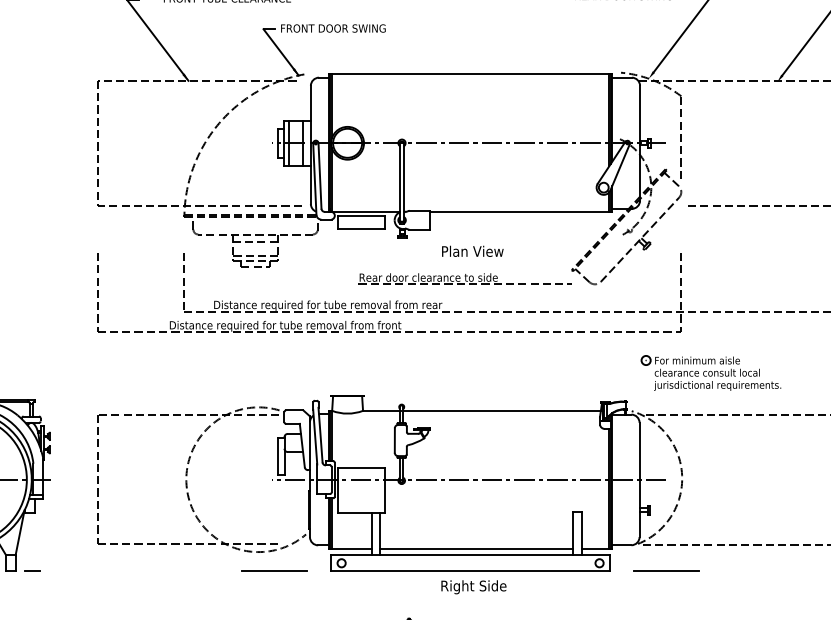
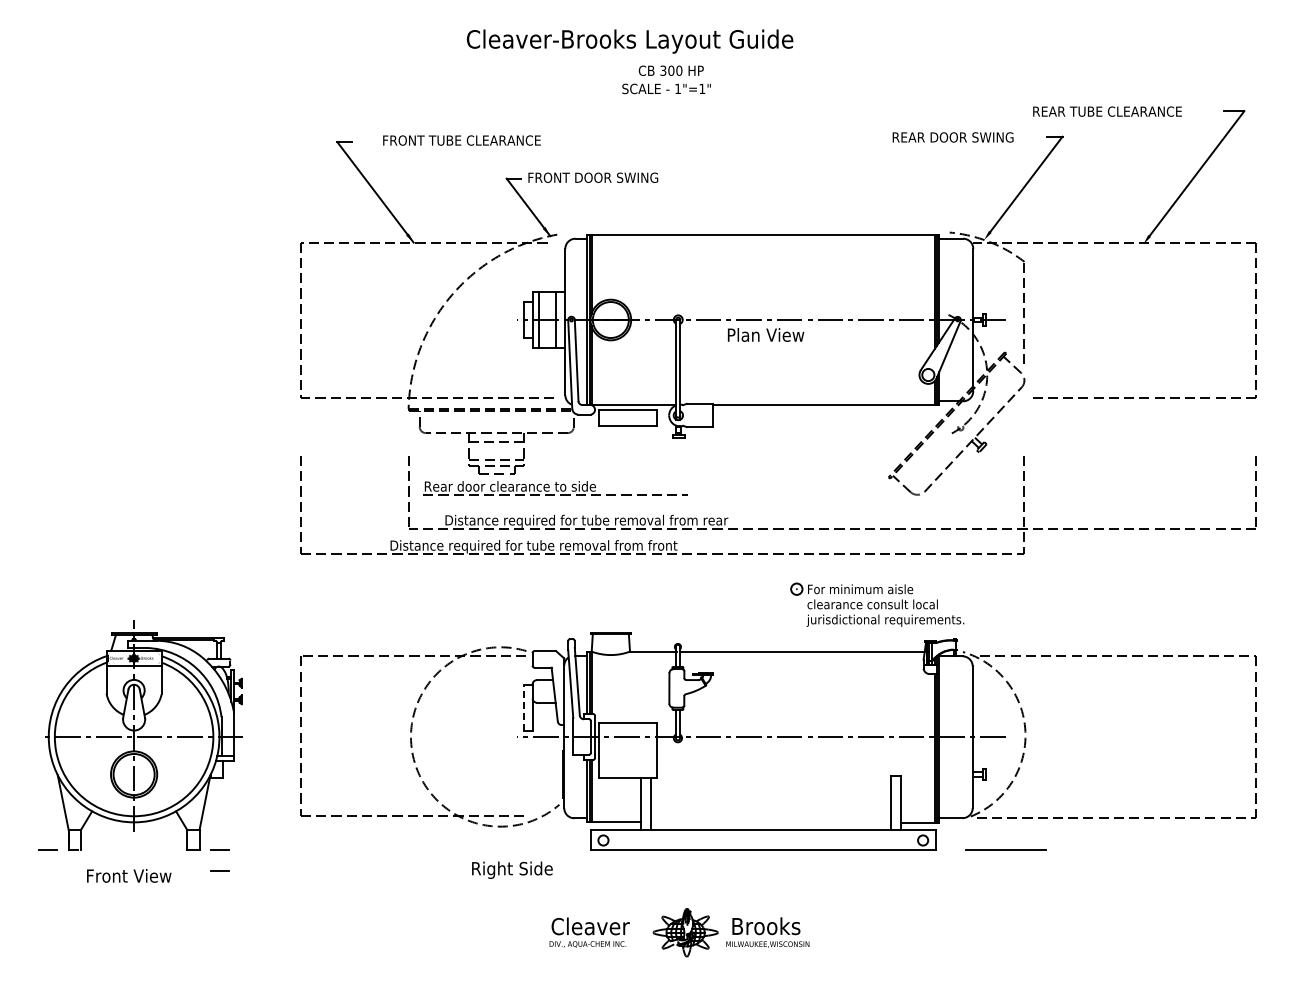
text: (473, 250) -> (766, 334), moved
part: (465, 279) -> (555, 488), moved
part: (711, 372) -> (877, 604), moved
line: (277, 455) -> (524, 707), solid -> dashed
line: (476, 548) -> (770, 822), removed
line: (274, 571) -> (520, 850), removed
text: (474, 586) -> (512, 869), moved
line: (31, 587) -> (219, 870), added

